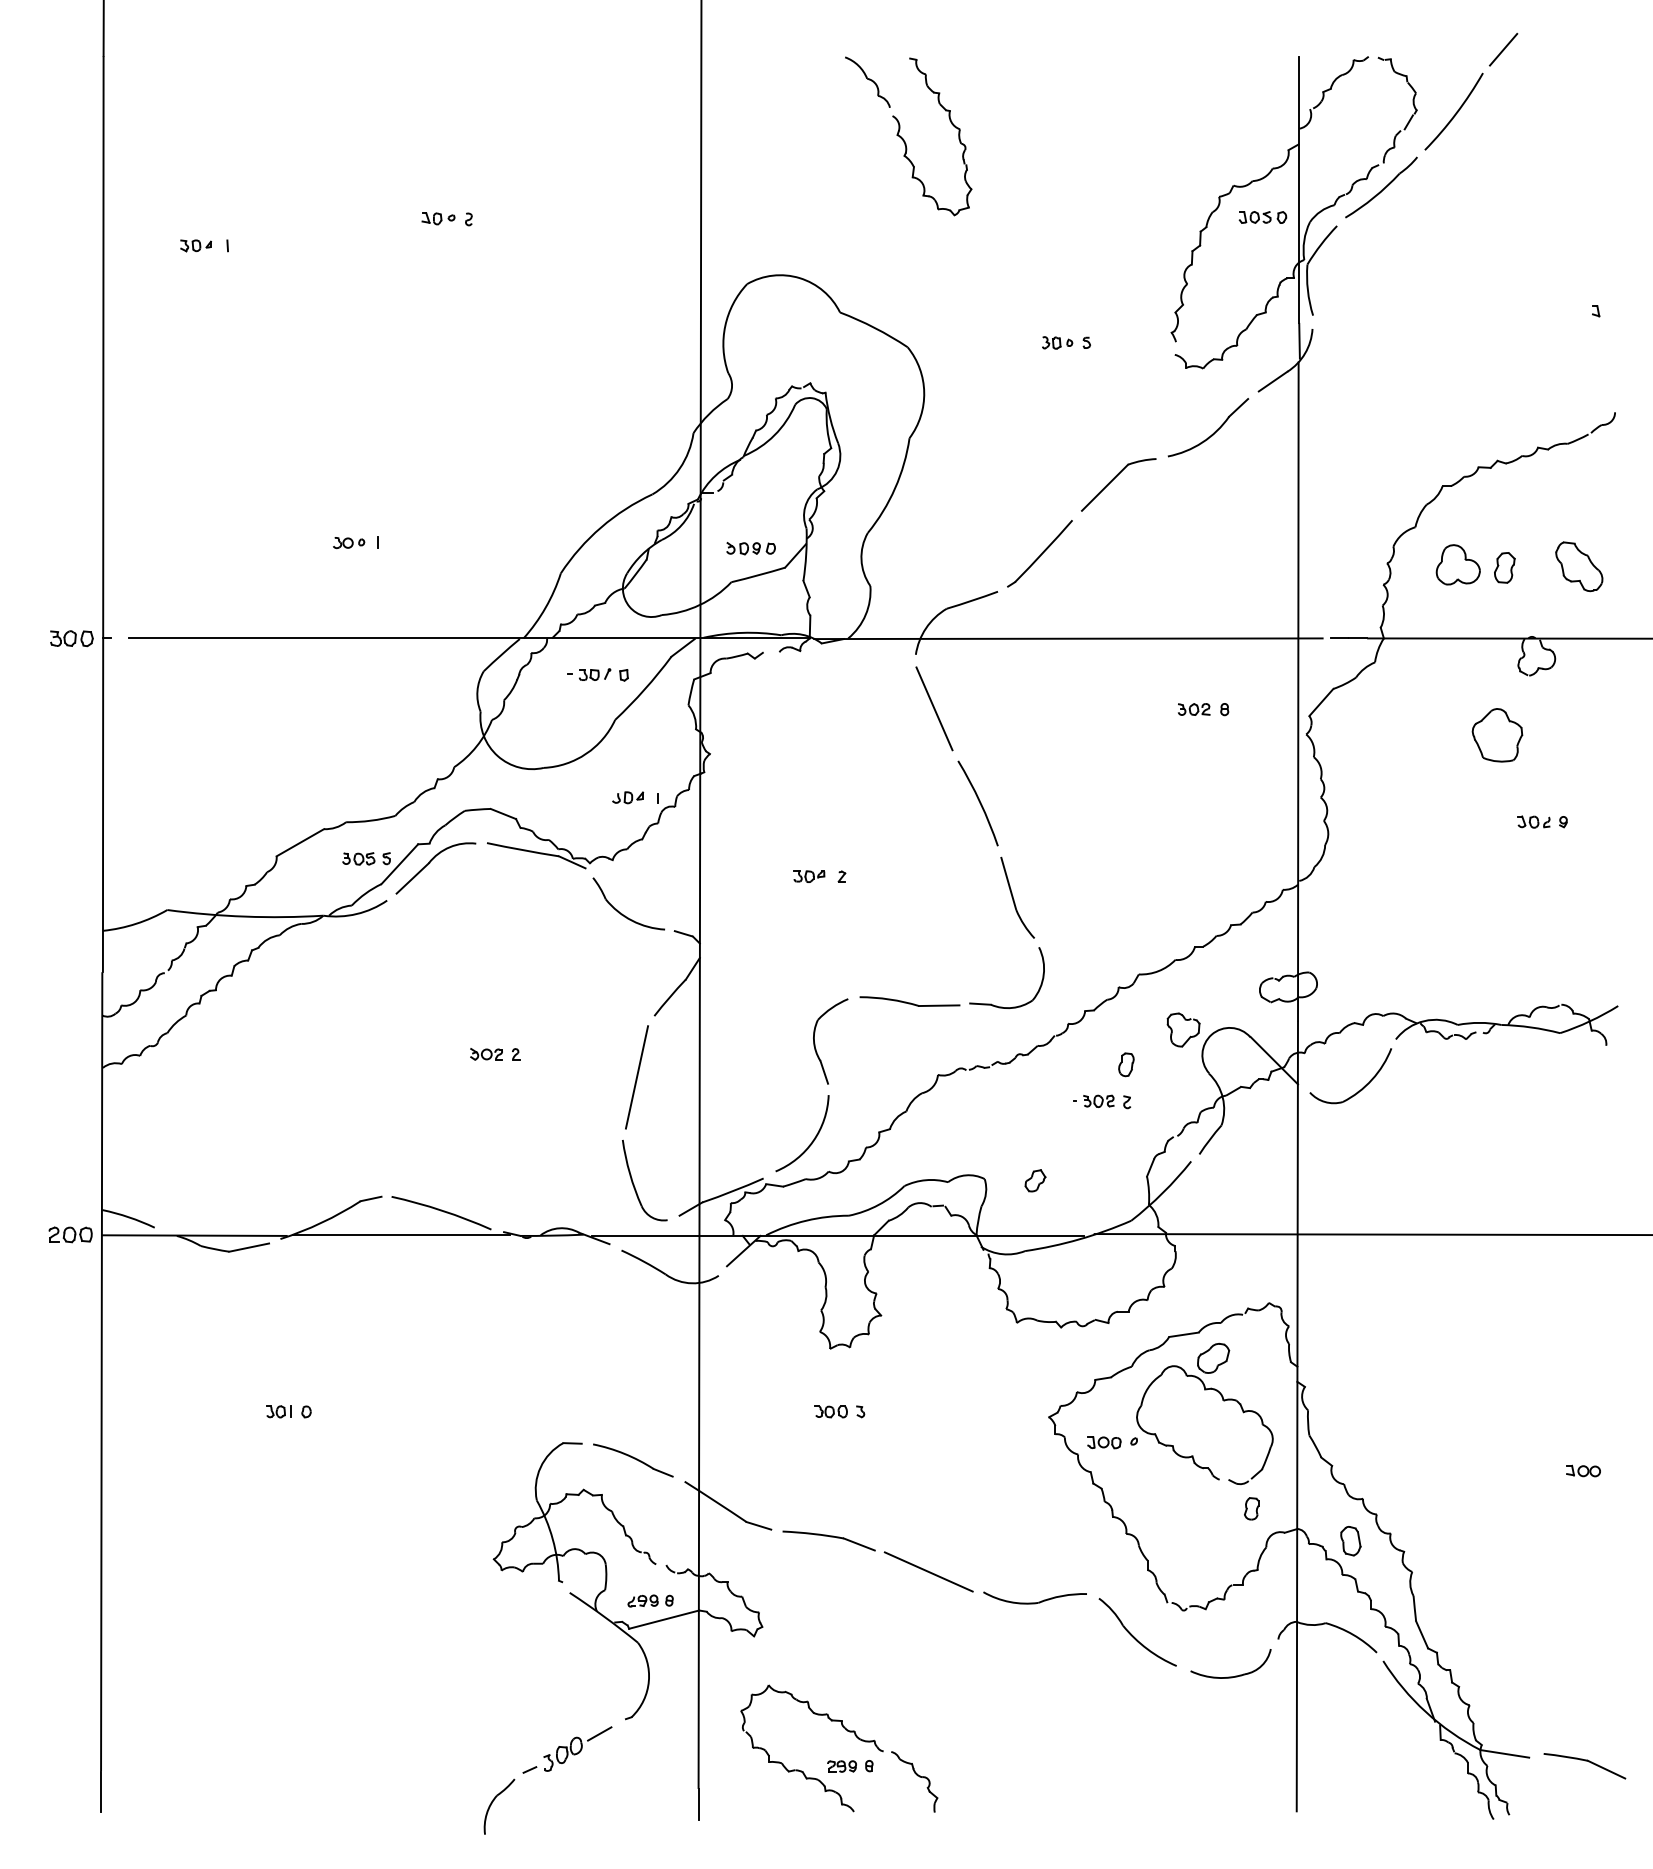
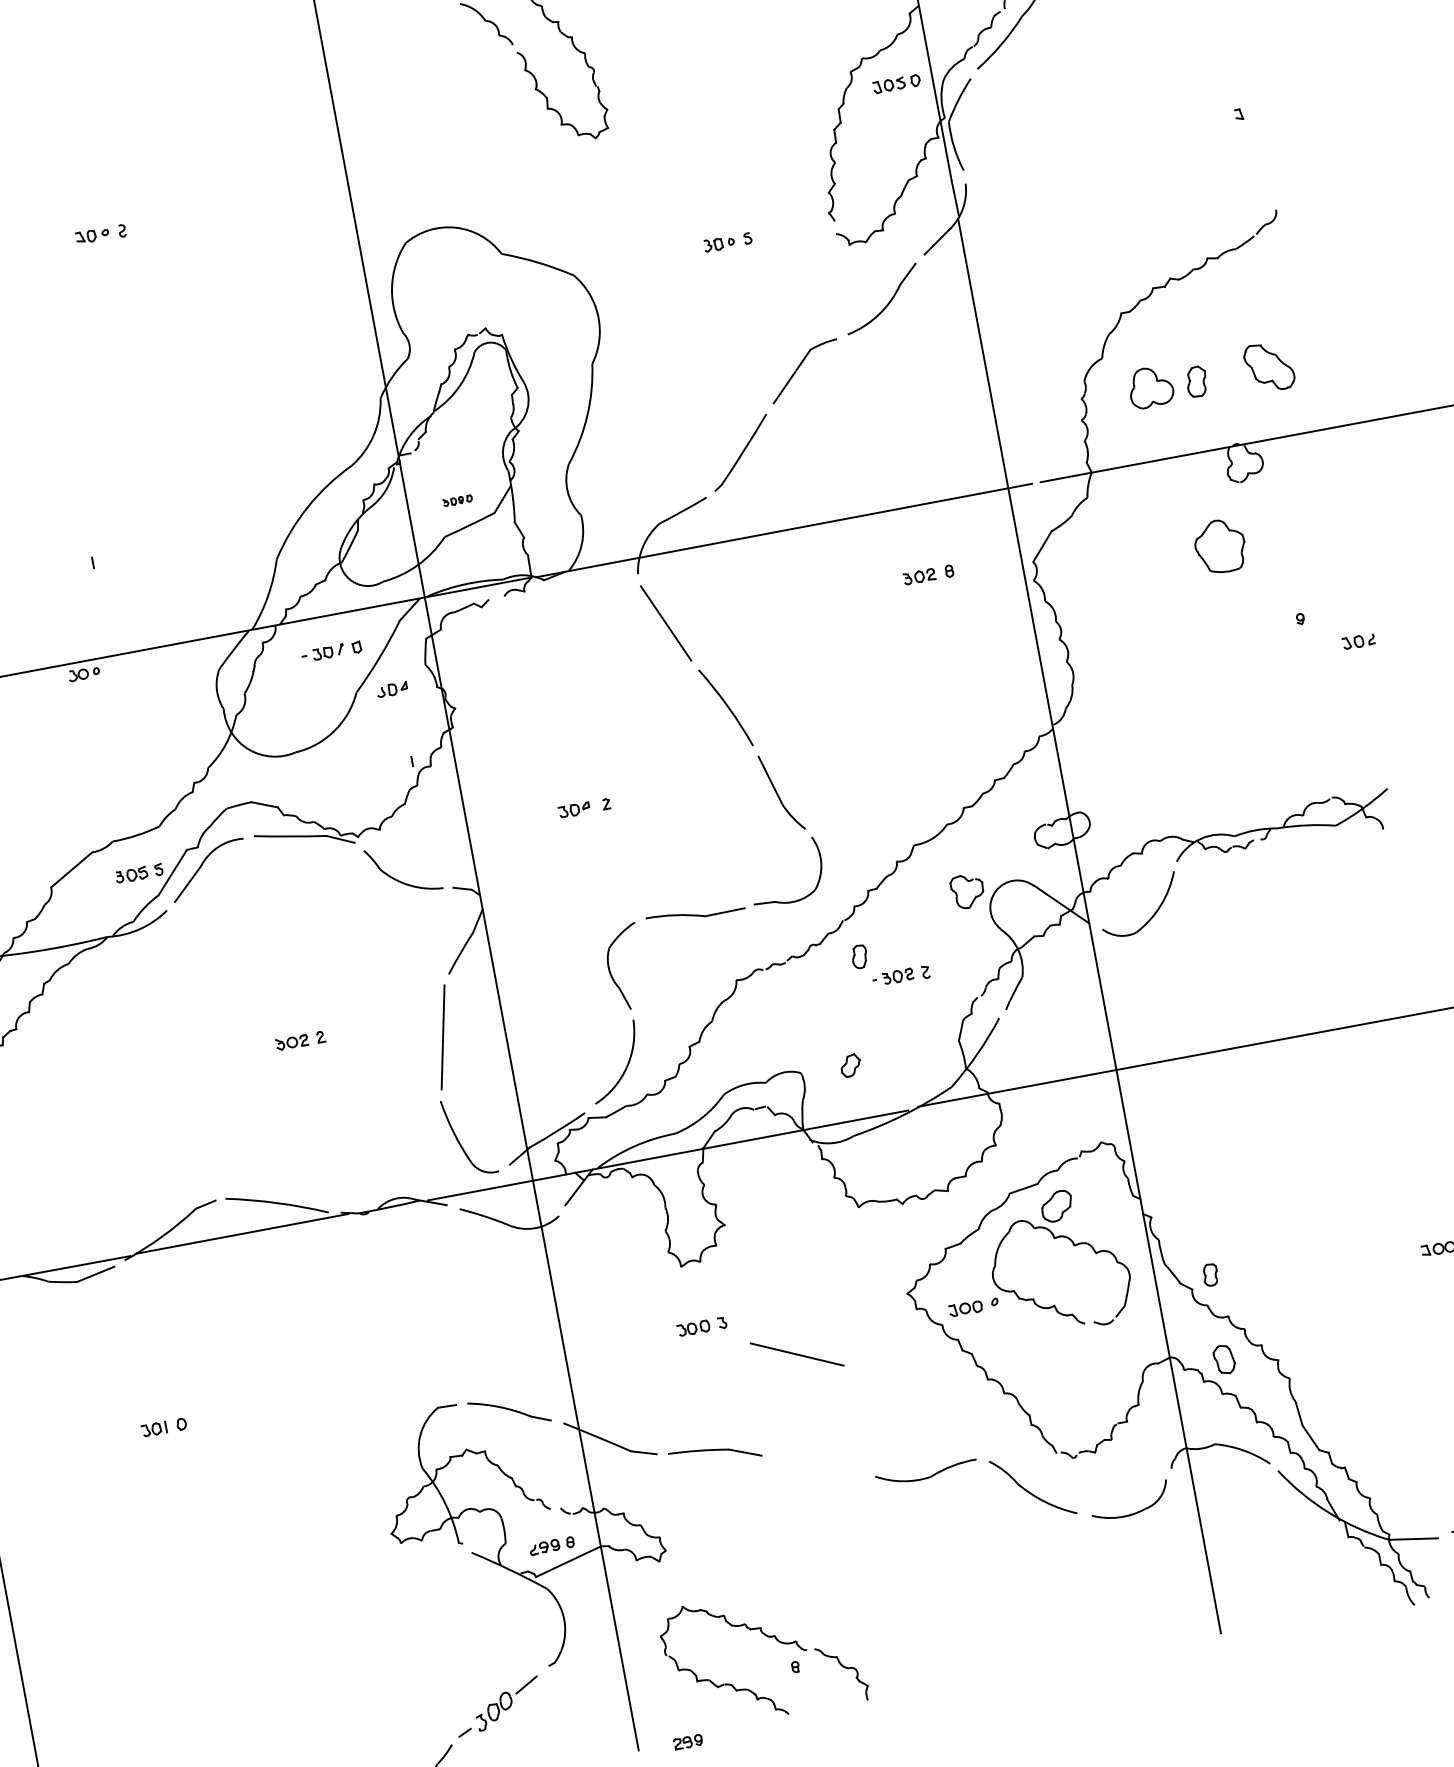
part: (349, 543) -> (84, 674), moved
part: (750, 548) -> (457, 500), size x0.6
part: (628, 797) -> (392, 689), moved
part: (1533, 821) -> (1358, 641), moved
part: (1126, 1064) -> (859, 956), moved
part: (1251, 1508) -> (1210, 1274), moved
line: (928, 1571) -> (796, 1354), moved
part: (841, 1766) -> (687, 1742), moved

